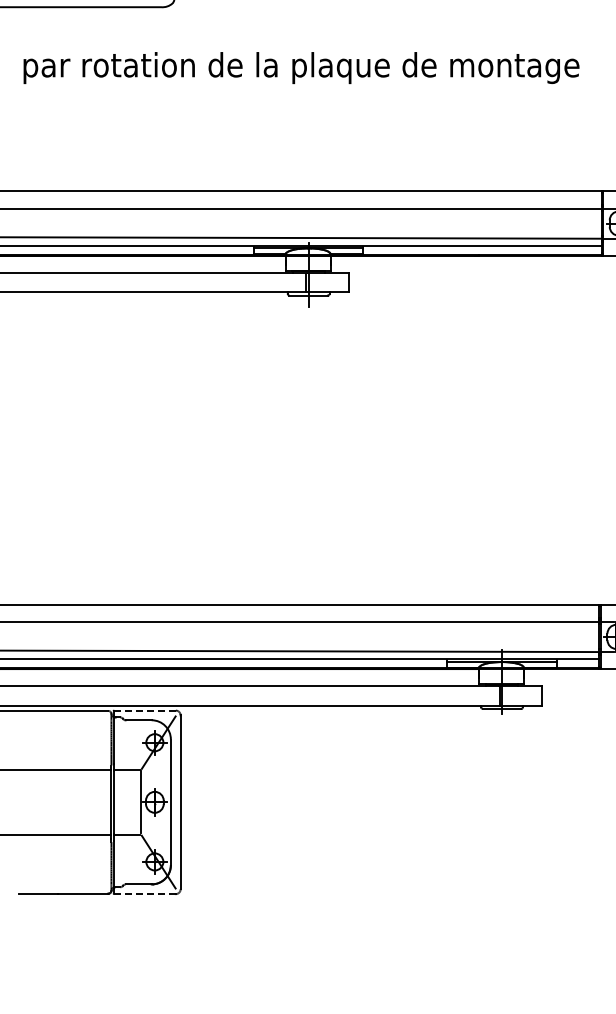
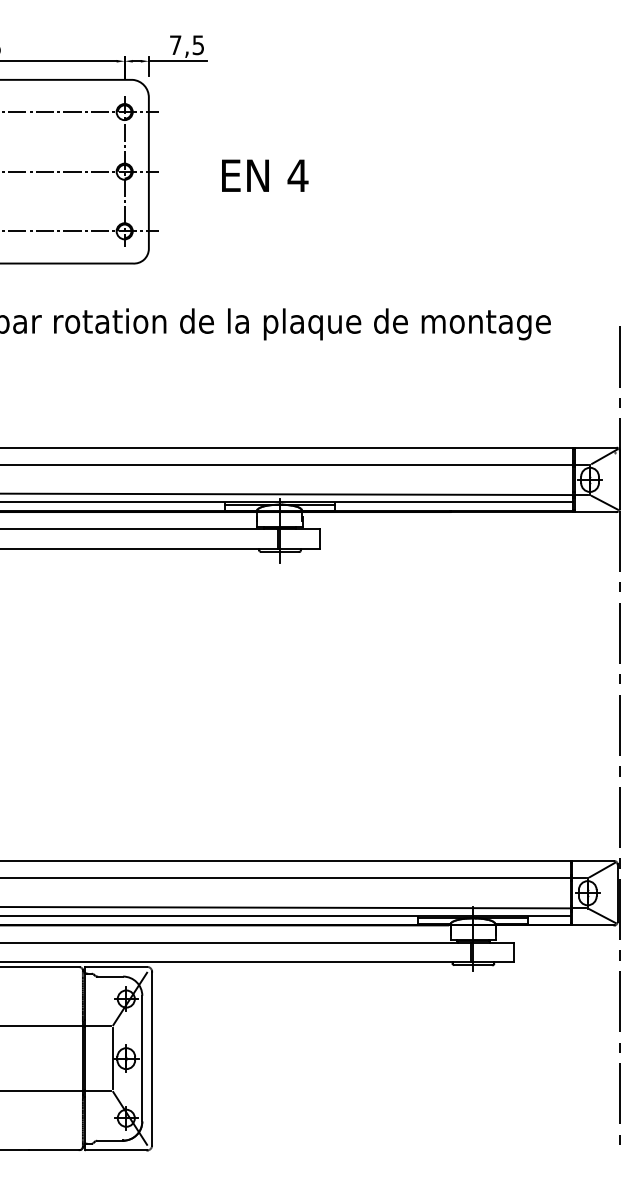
line: (144, 710) -> (115, 966), dashed -> solid
line: (145, 894) -> (116, 1150), dashed -> solid

